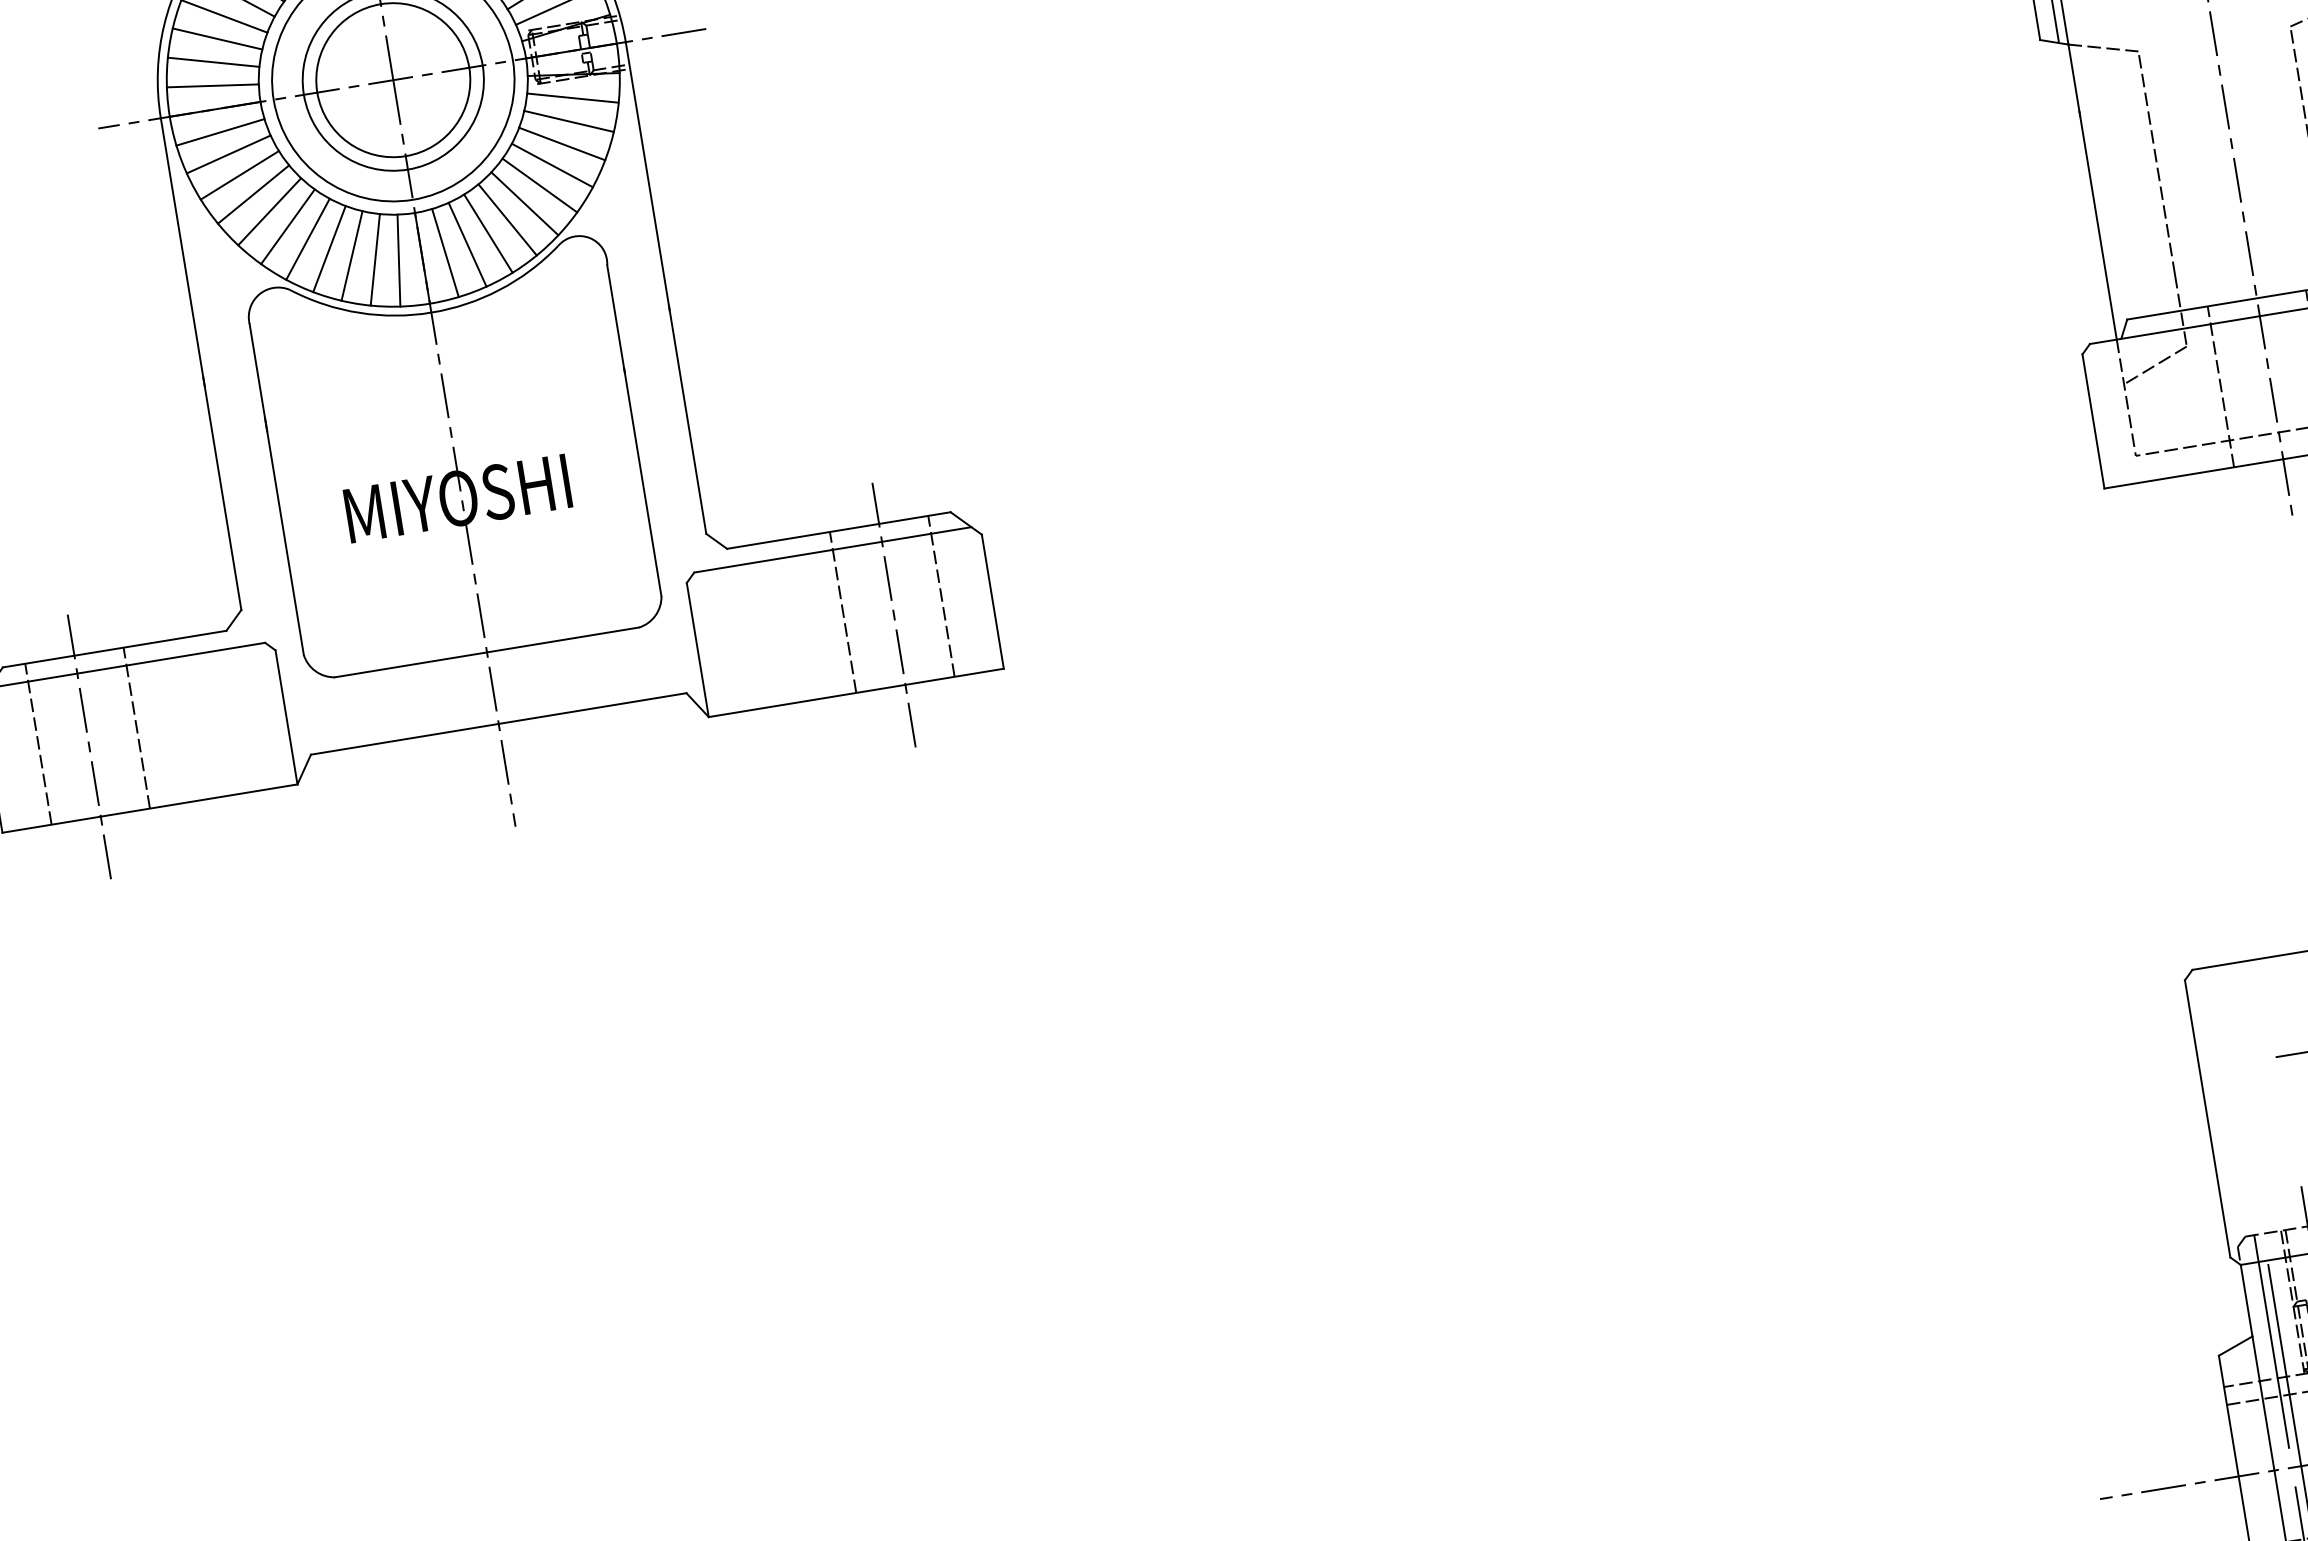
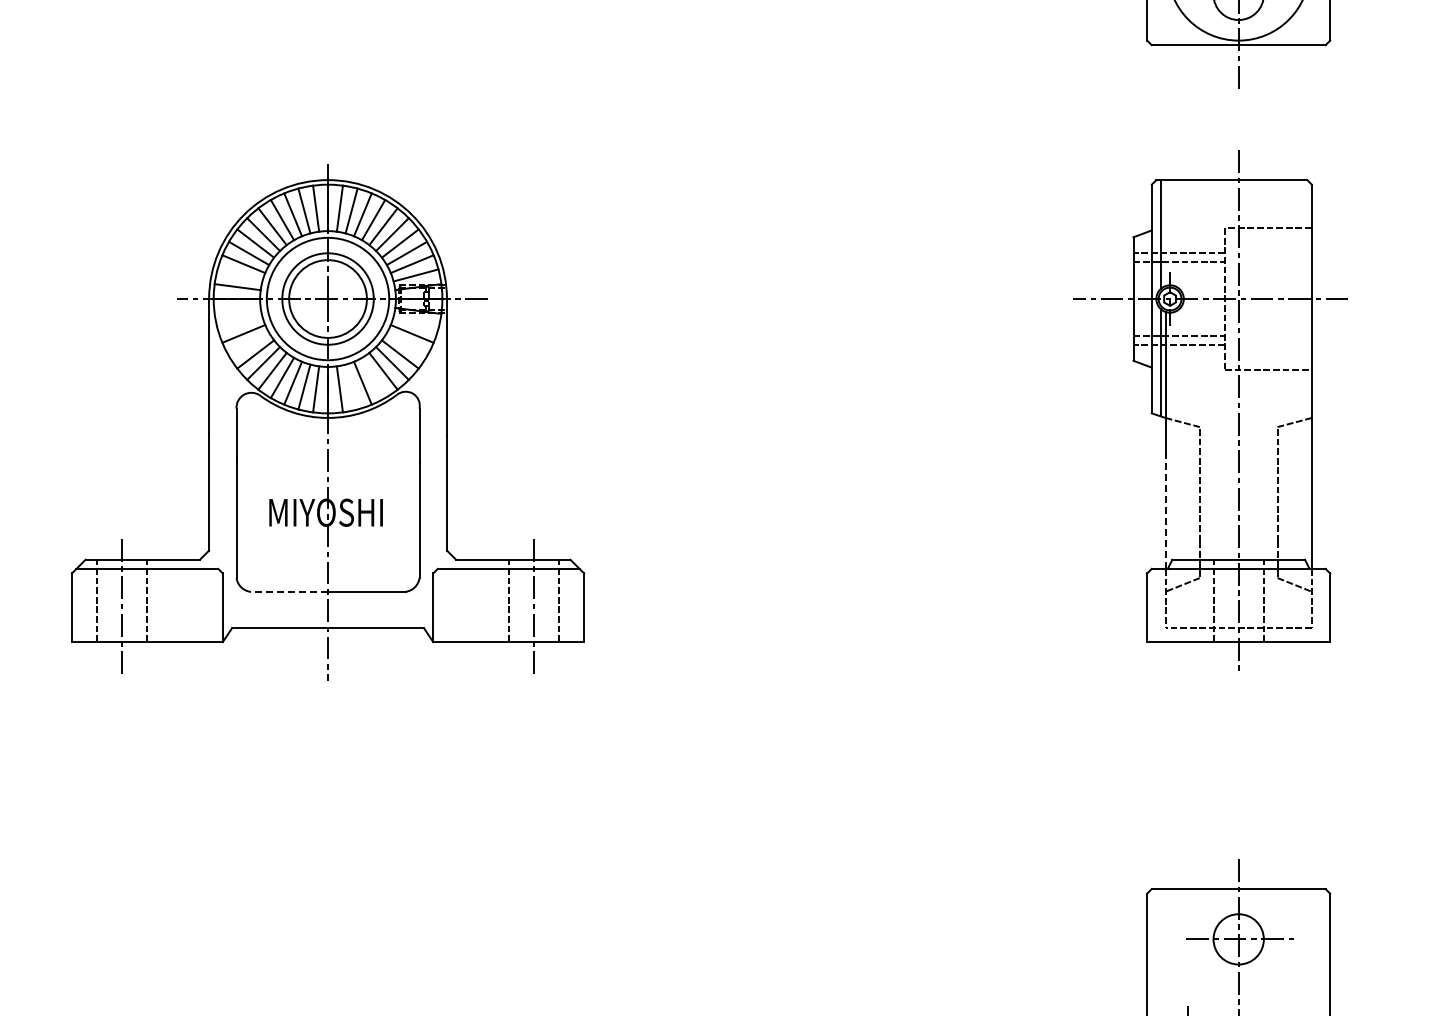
line: (212, 62) -> (239, 275), removed
line: (571, 98) -> (415, 322), removed
line: (219, 131) -> (237, 310), removed
line: (561, 143) -> (406, 344), removed
line: (227, 154) -> (239, 322), removed
line: (252, 194) -> (248, 344), removed
line: (507, 219) -> (373, 377), removed
line: (2098, 227) -> (1165, 511), solid -> dashed
line: (467, 243) -> (351, 386), removed
line: (411, 664) -> (289, 591), solid -> dashed

